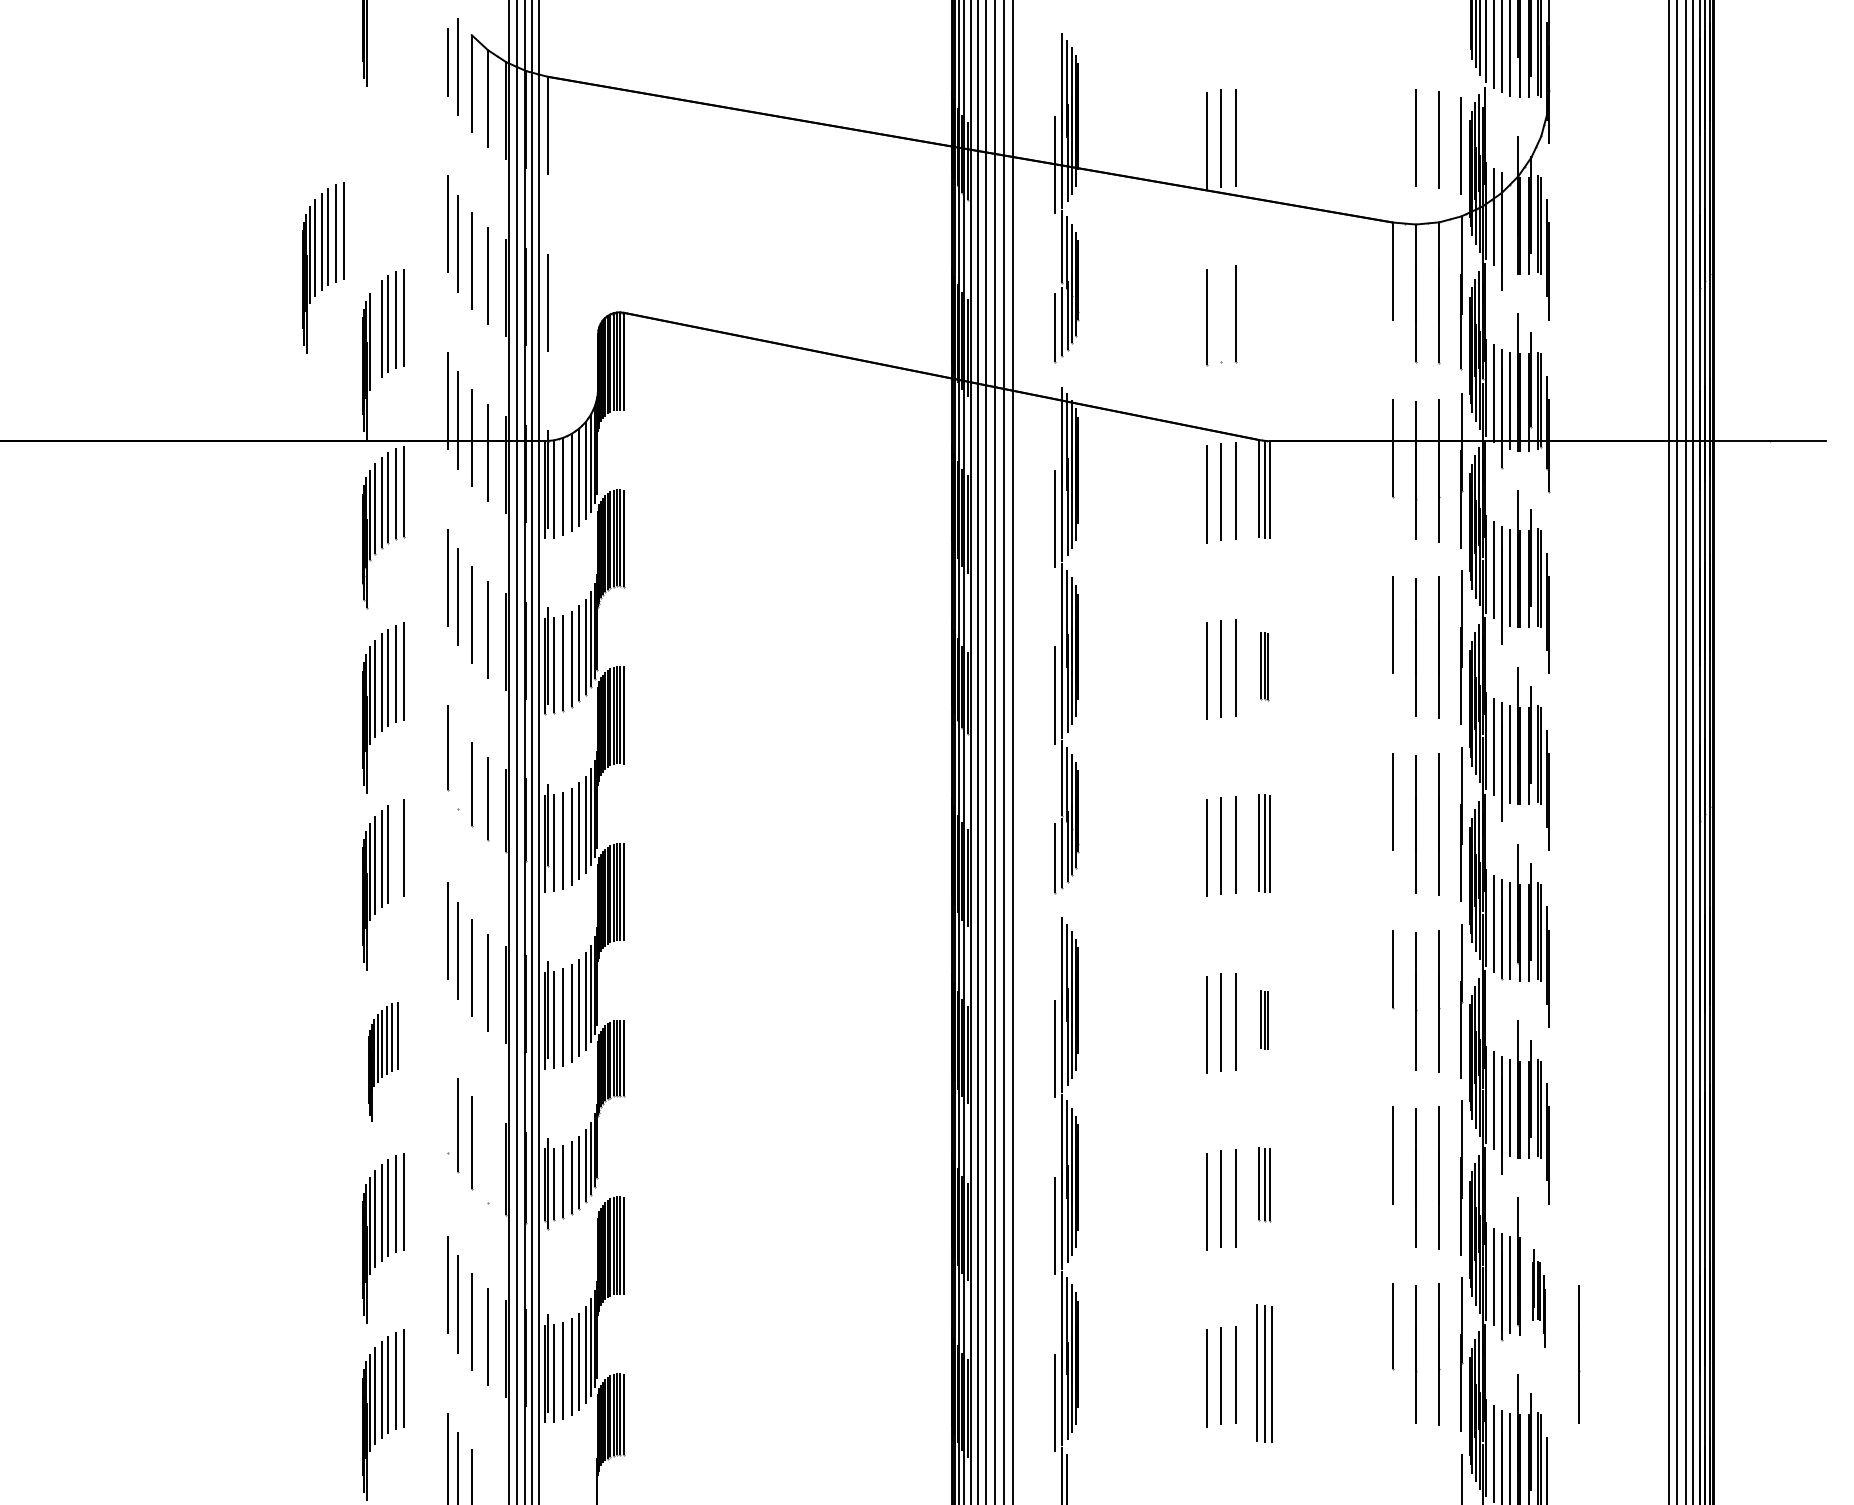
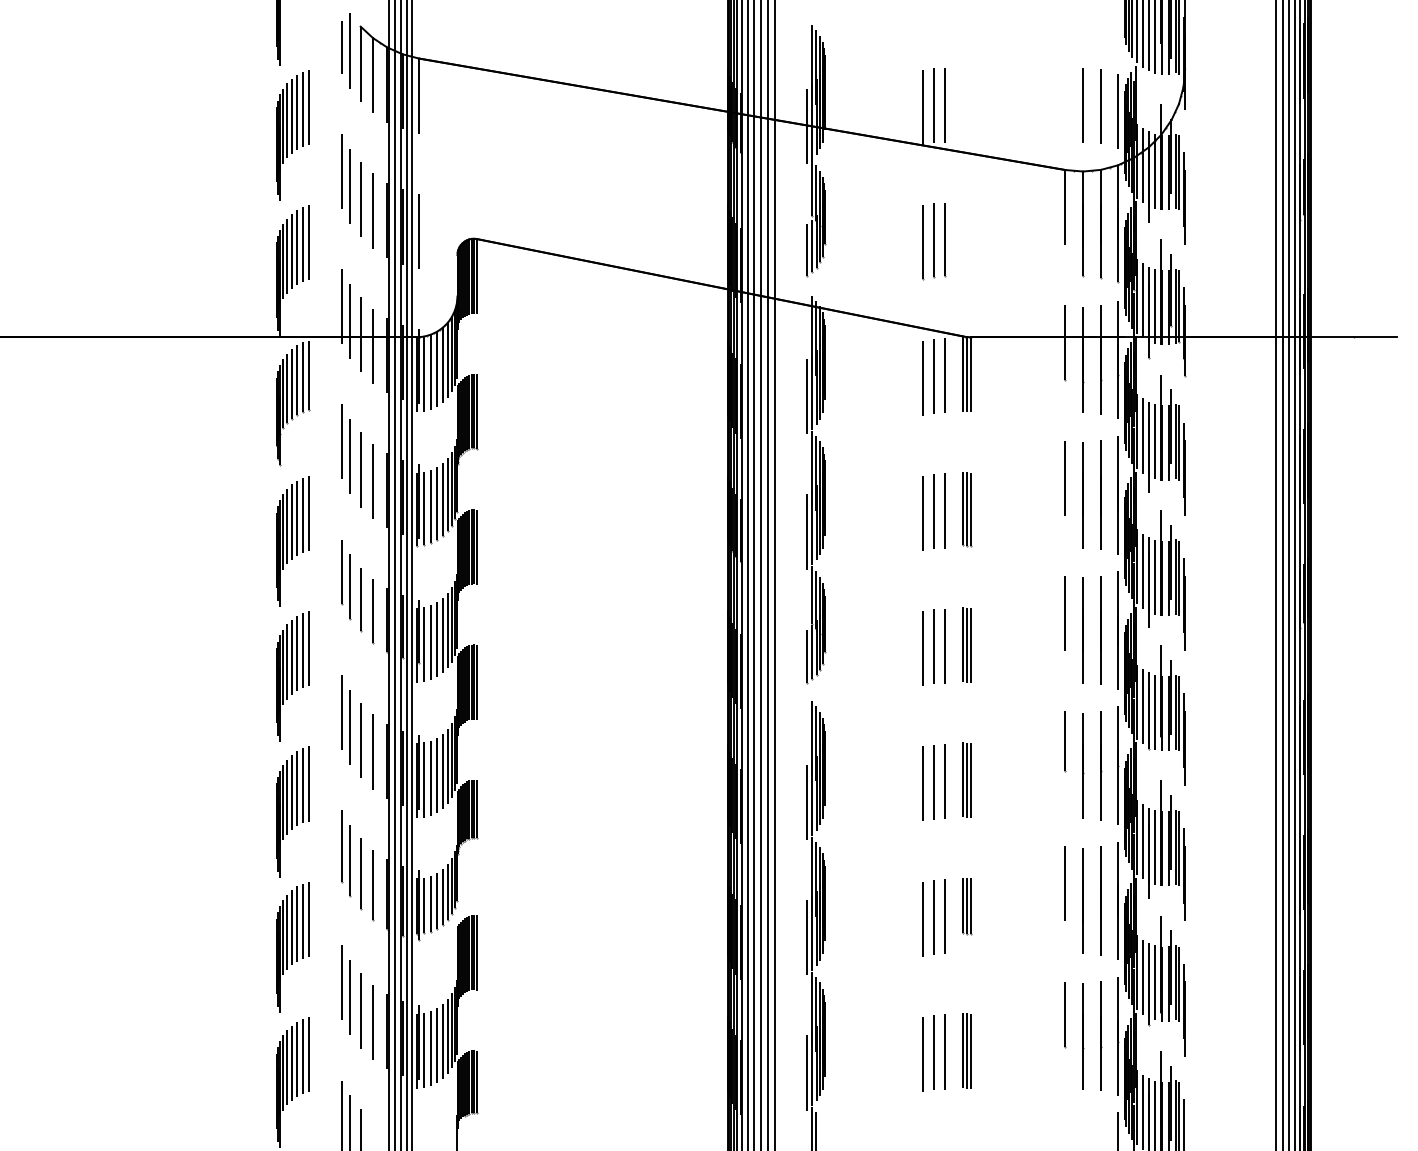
line: (1510, 224) -> (1155, 171), added
part: (323, 267) -> (293, 135), moved
line: (1221, 314) -> (934, 240), added
line: (375, 335) -> (287, 256), added
part: (1264, 666) -> (967, 509), size x1.43
line: (458, 766) -> (350, 586), added
line: (396, 850) -> (303, 650), added
part: (1264, 1019) -> (967, 779), size x1.67
part: (383, 1061) -> (293, 811), size x1.43
line: (447, 1106) -> (342, 846), added
line: (487, 1156) -> (372, 884), added
part: (1538, 1298) -> (1176, 993), size x1.67
line: (1579, 1354) -> (1208, 1036), removed
part: (1264, 1373) -> (967, 1050), size x0.71

